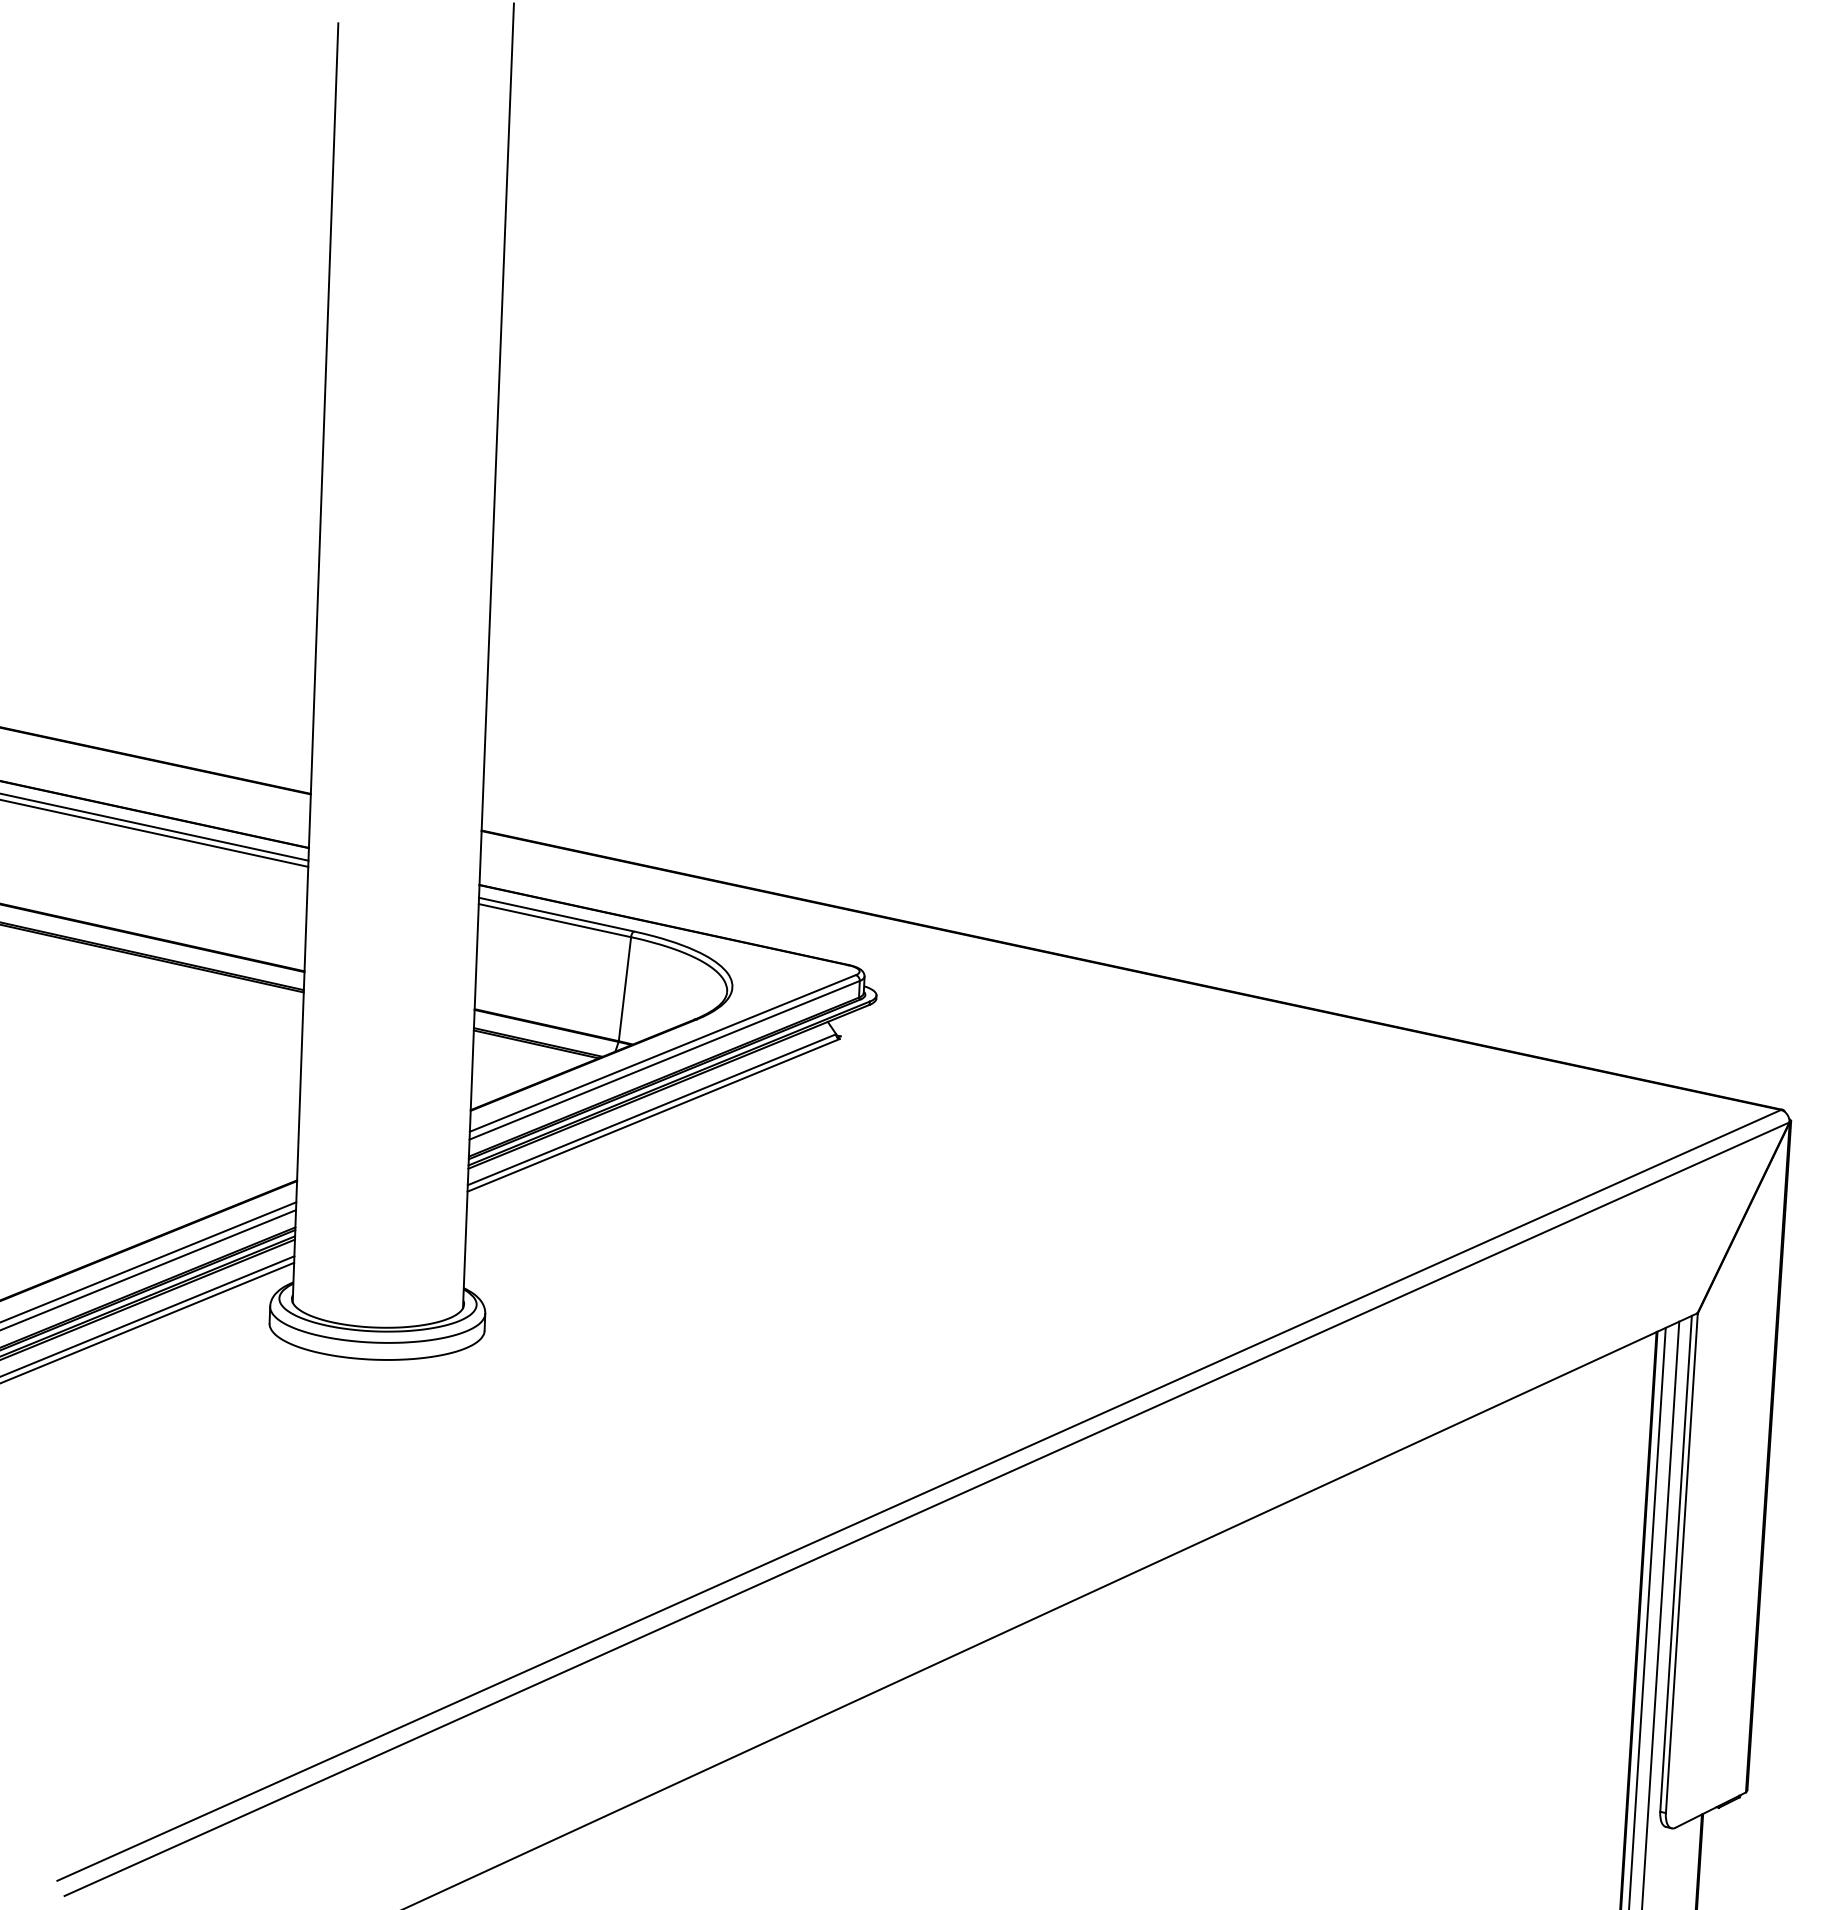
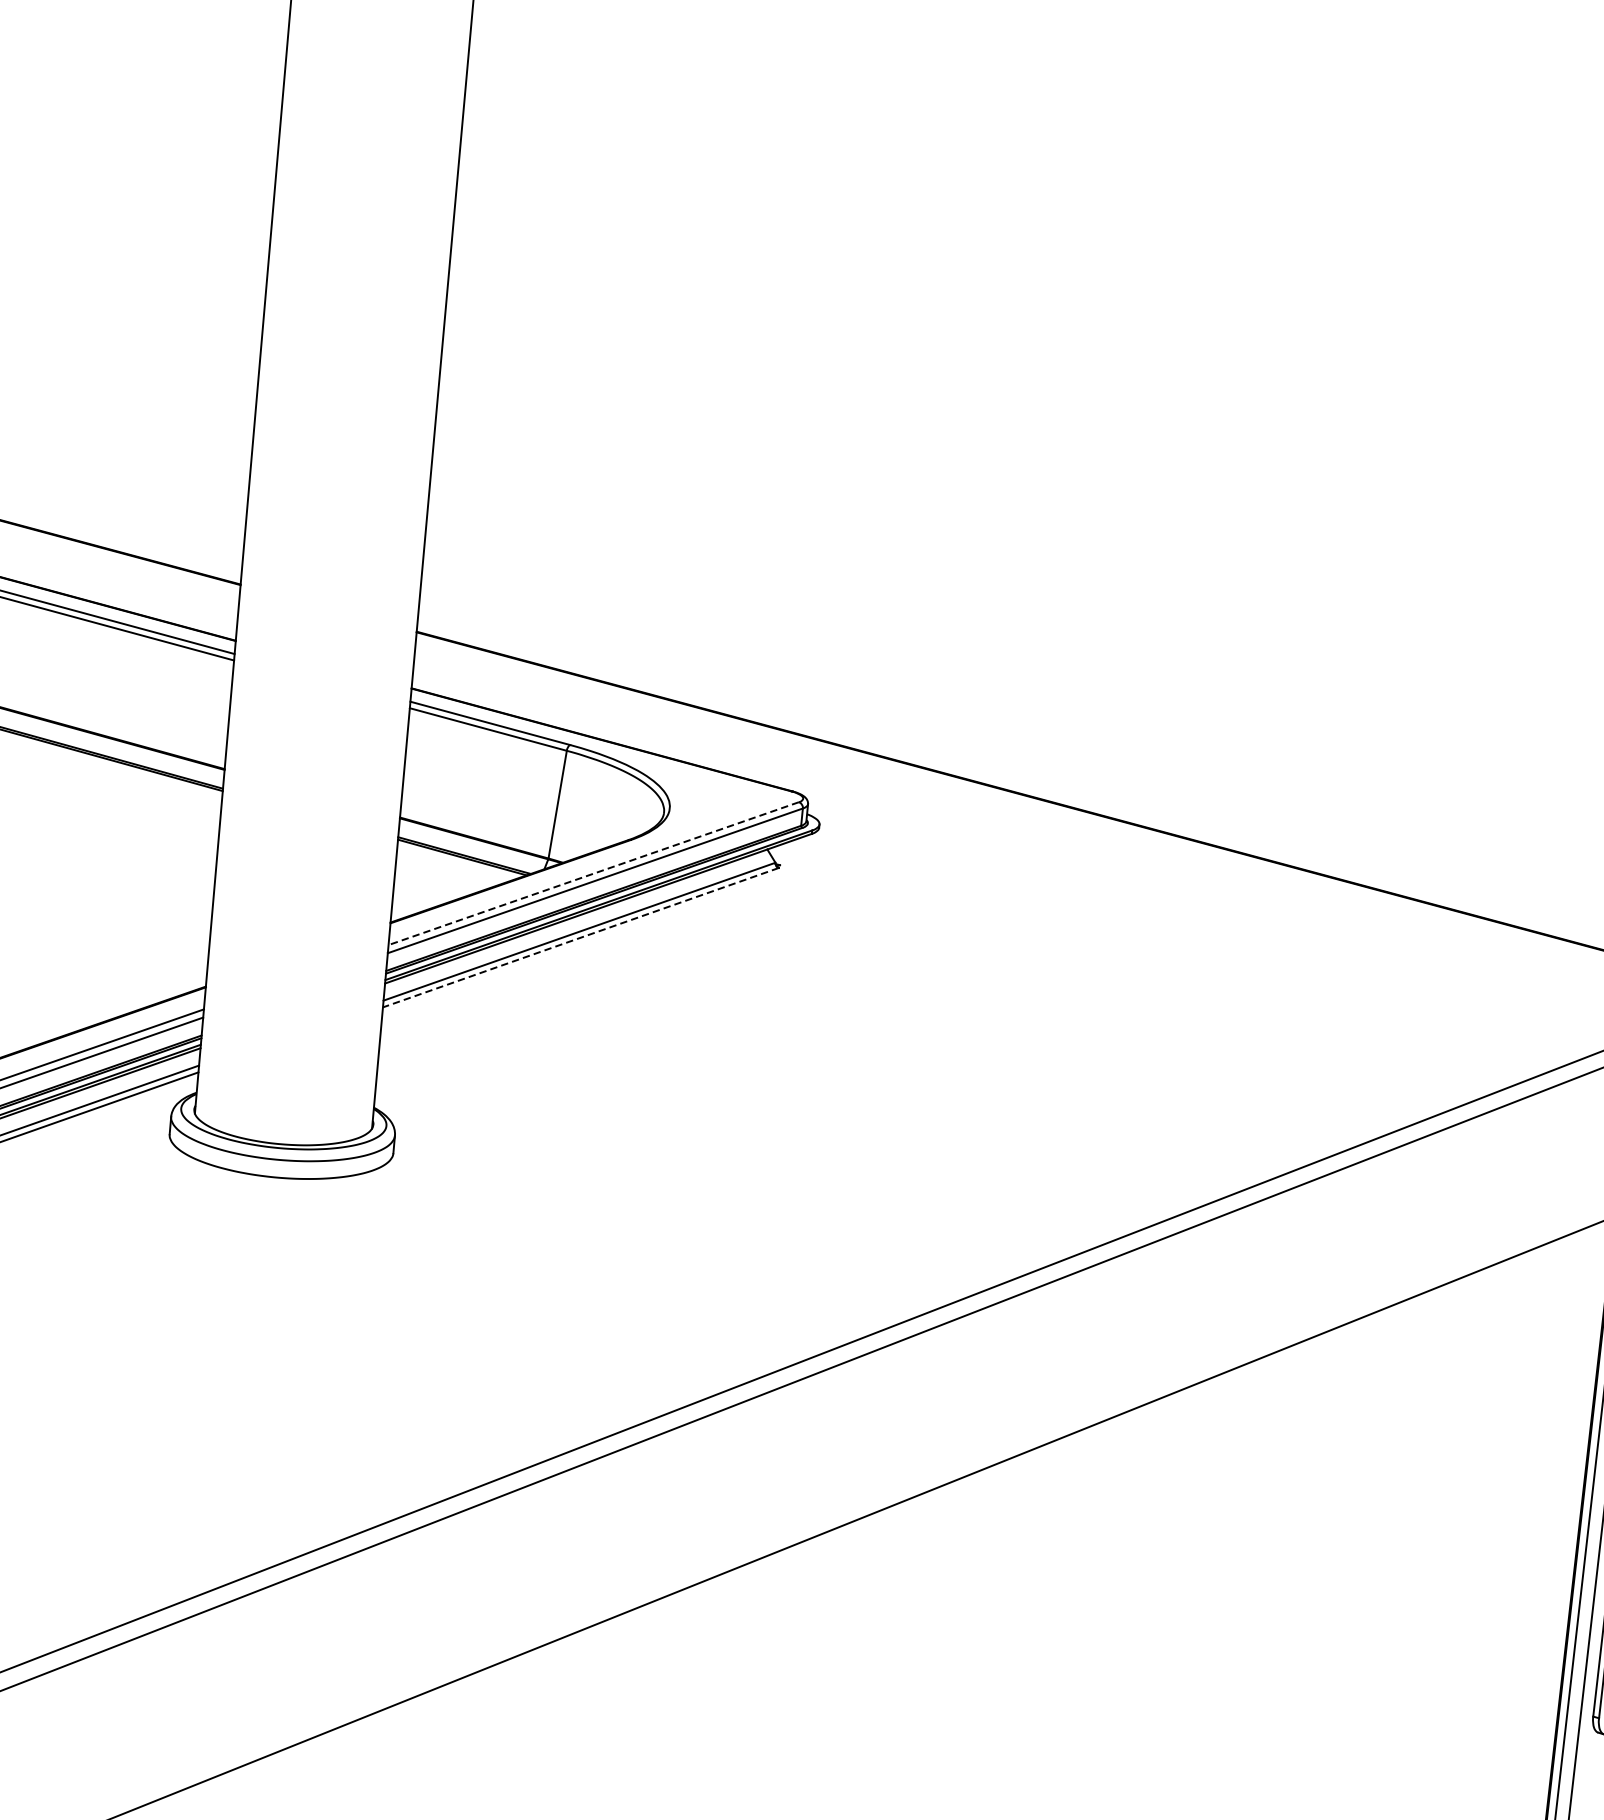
line: (662, 1053) -> (593, 873), solid -> dashed
line: (653, 1115) -> (580, 937), solid -> dashed

